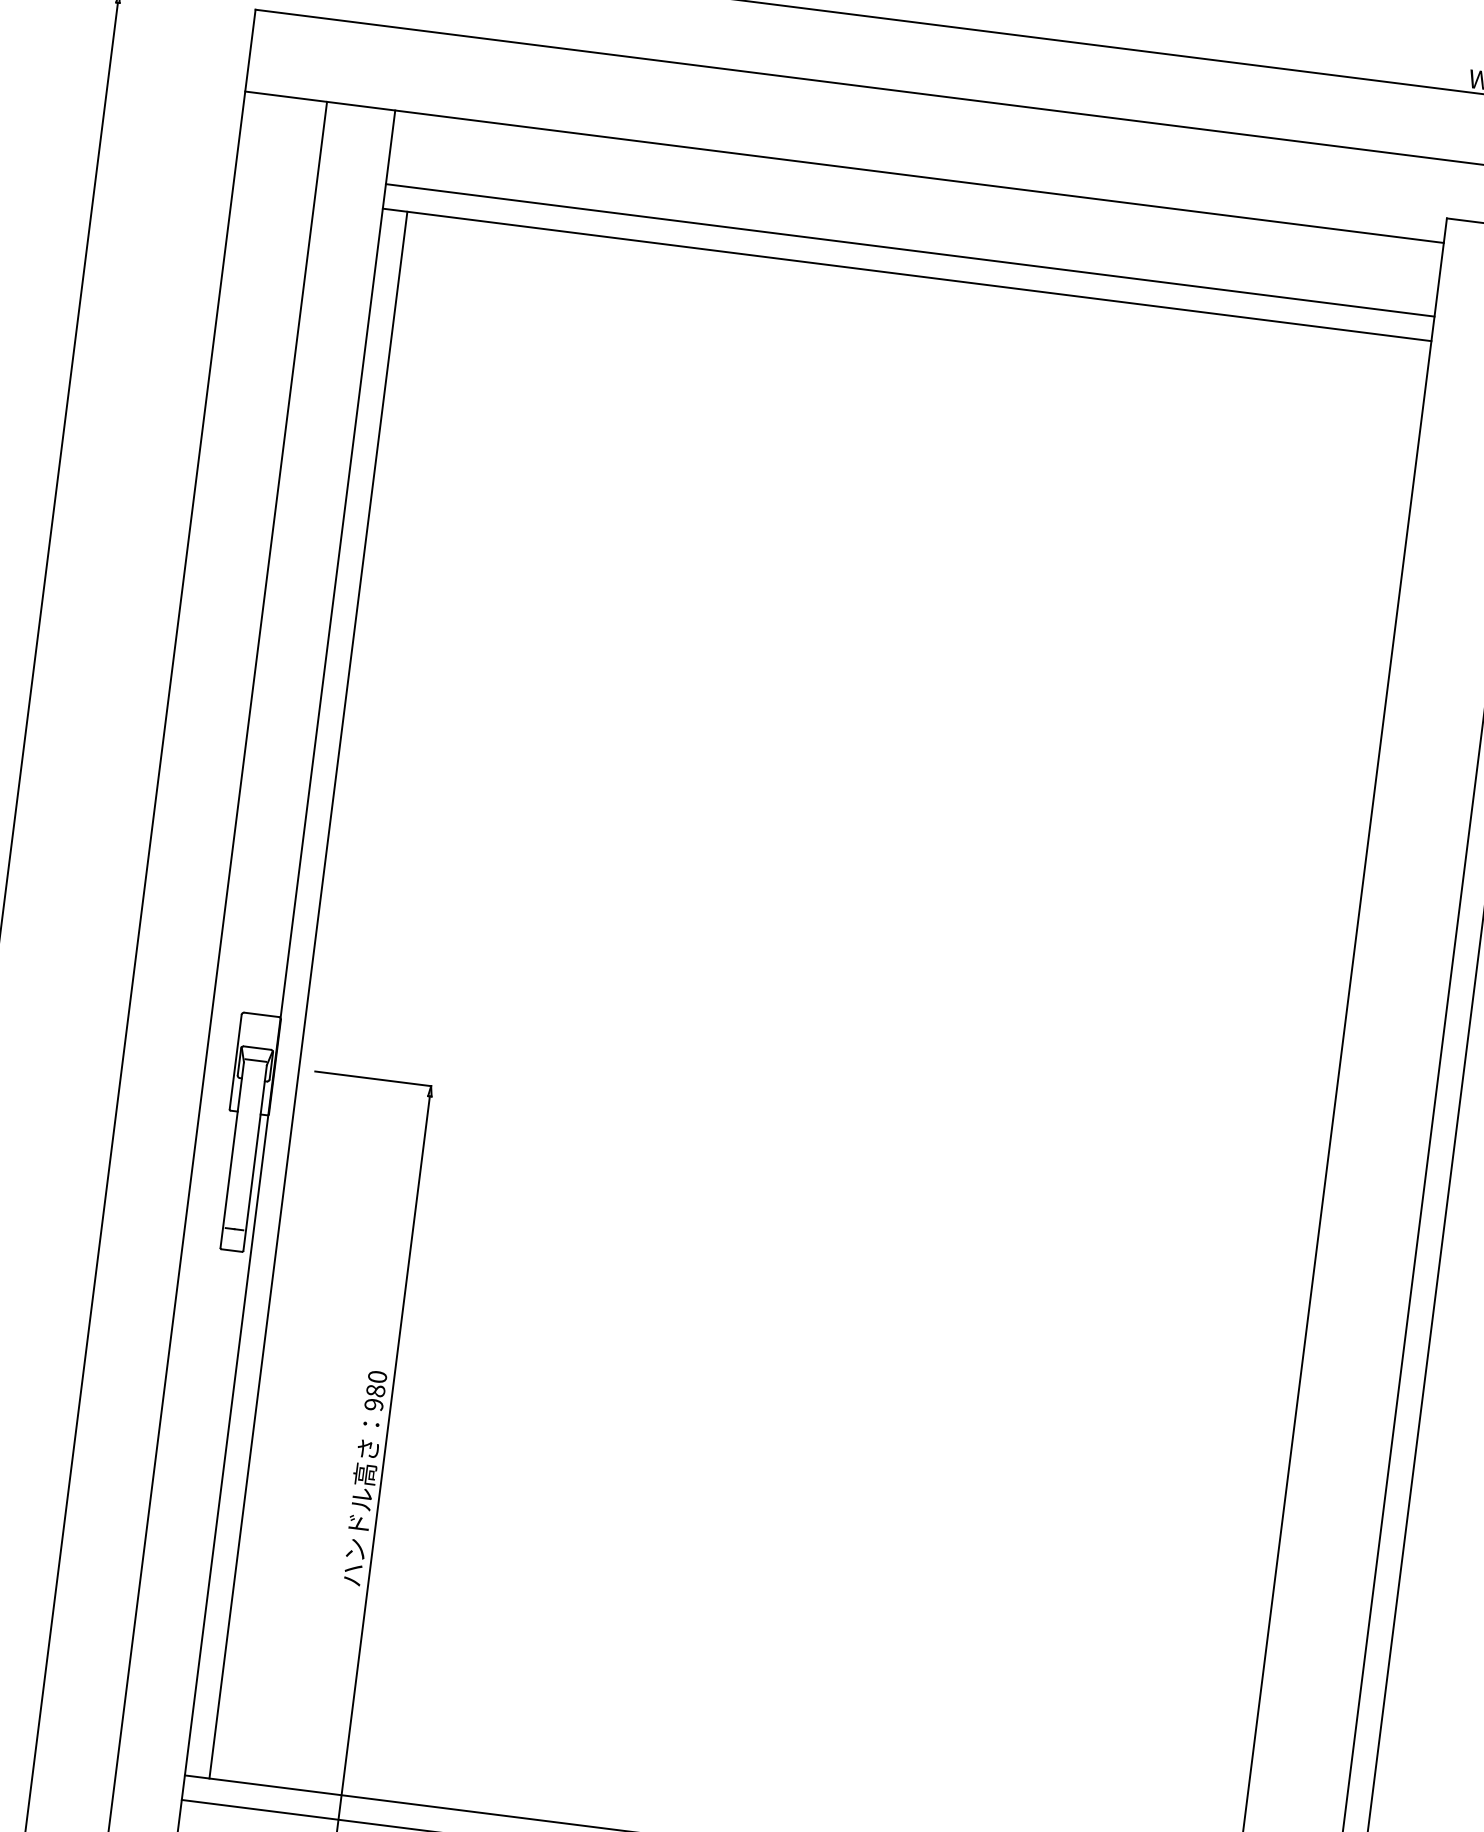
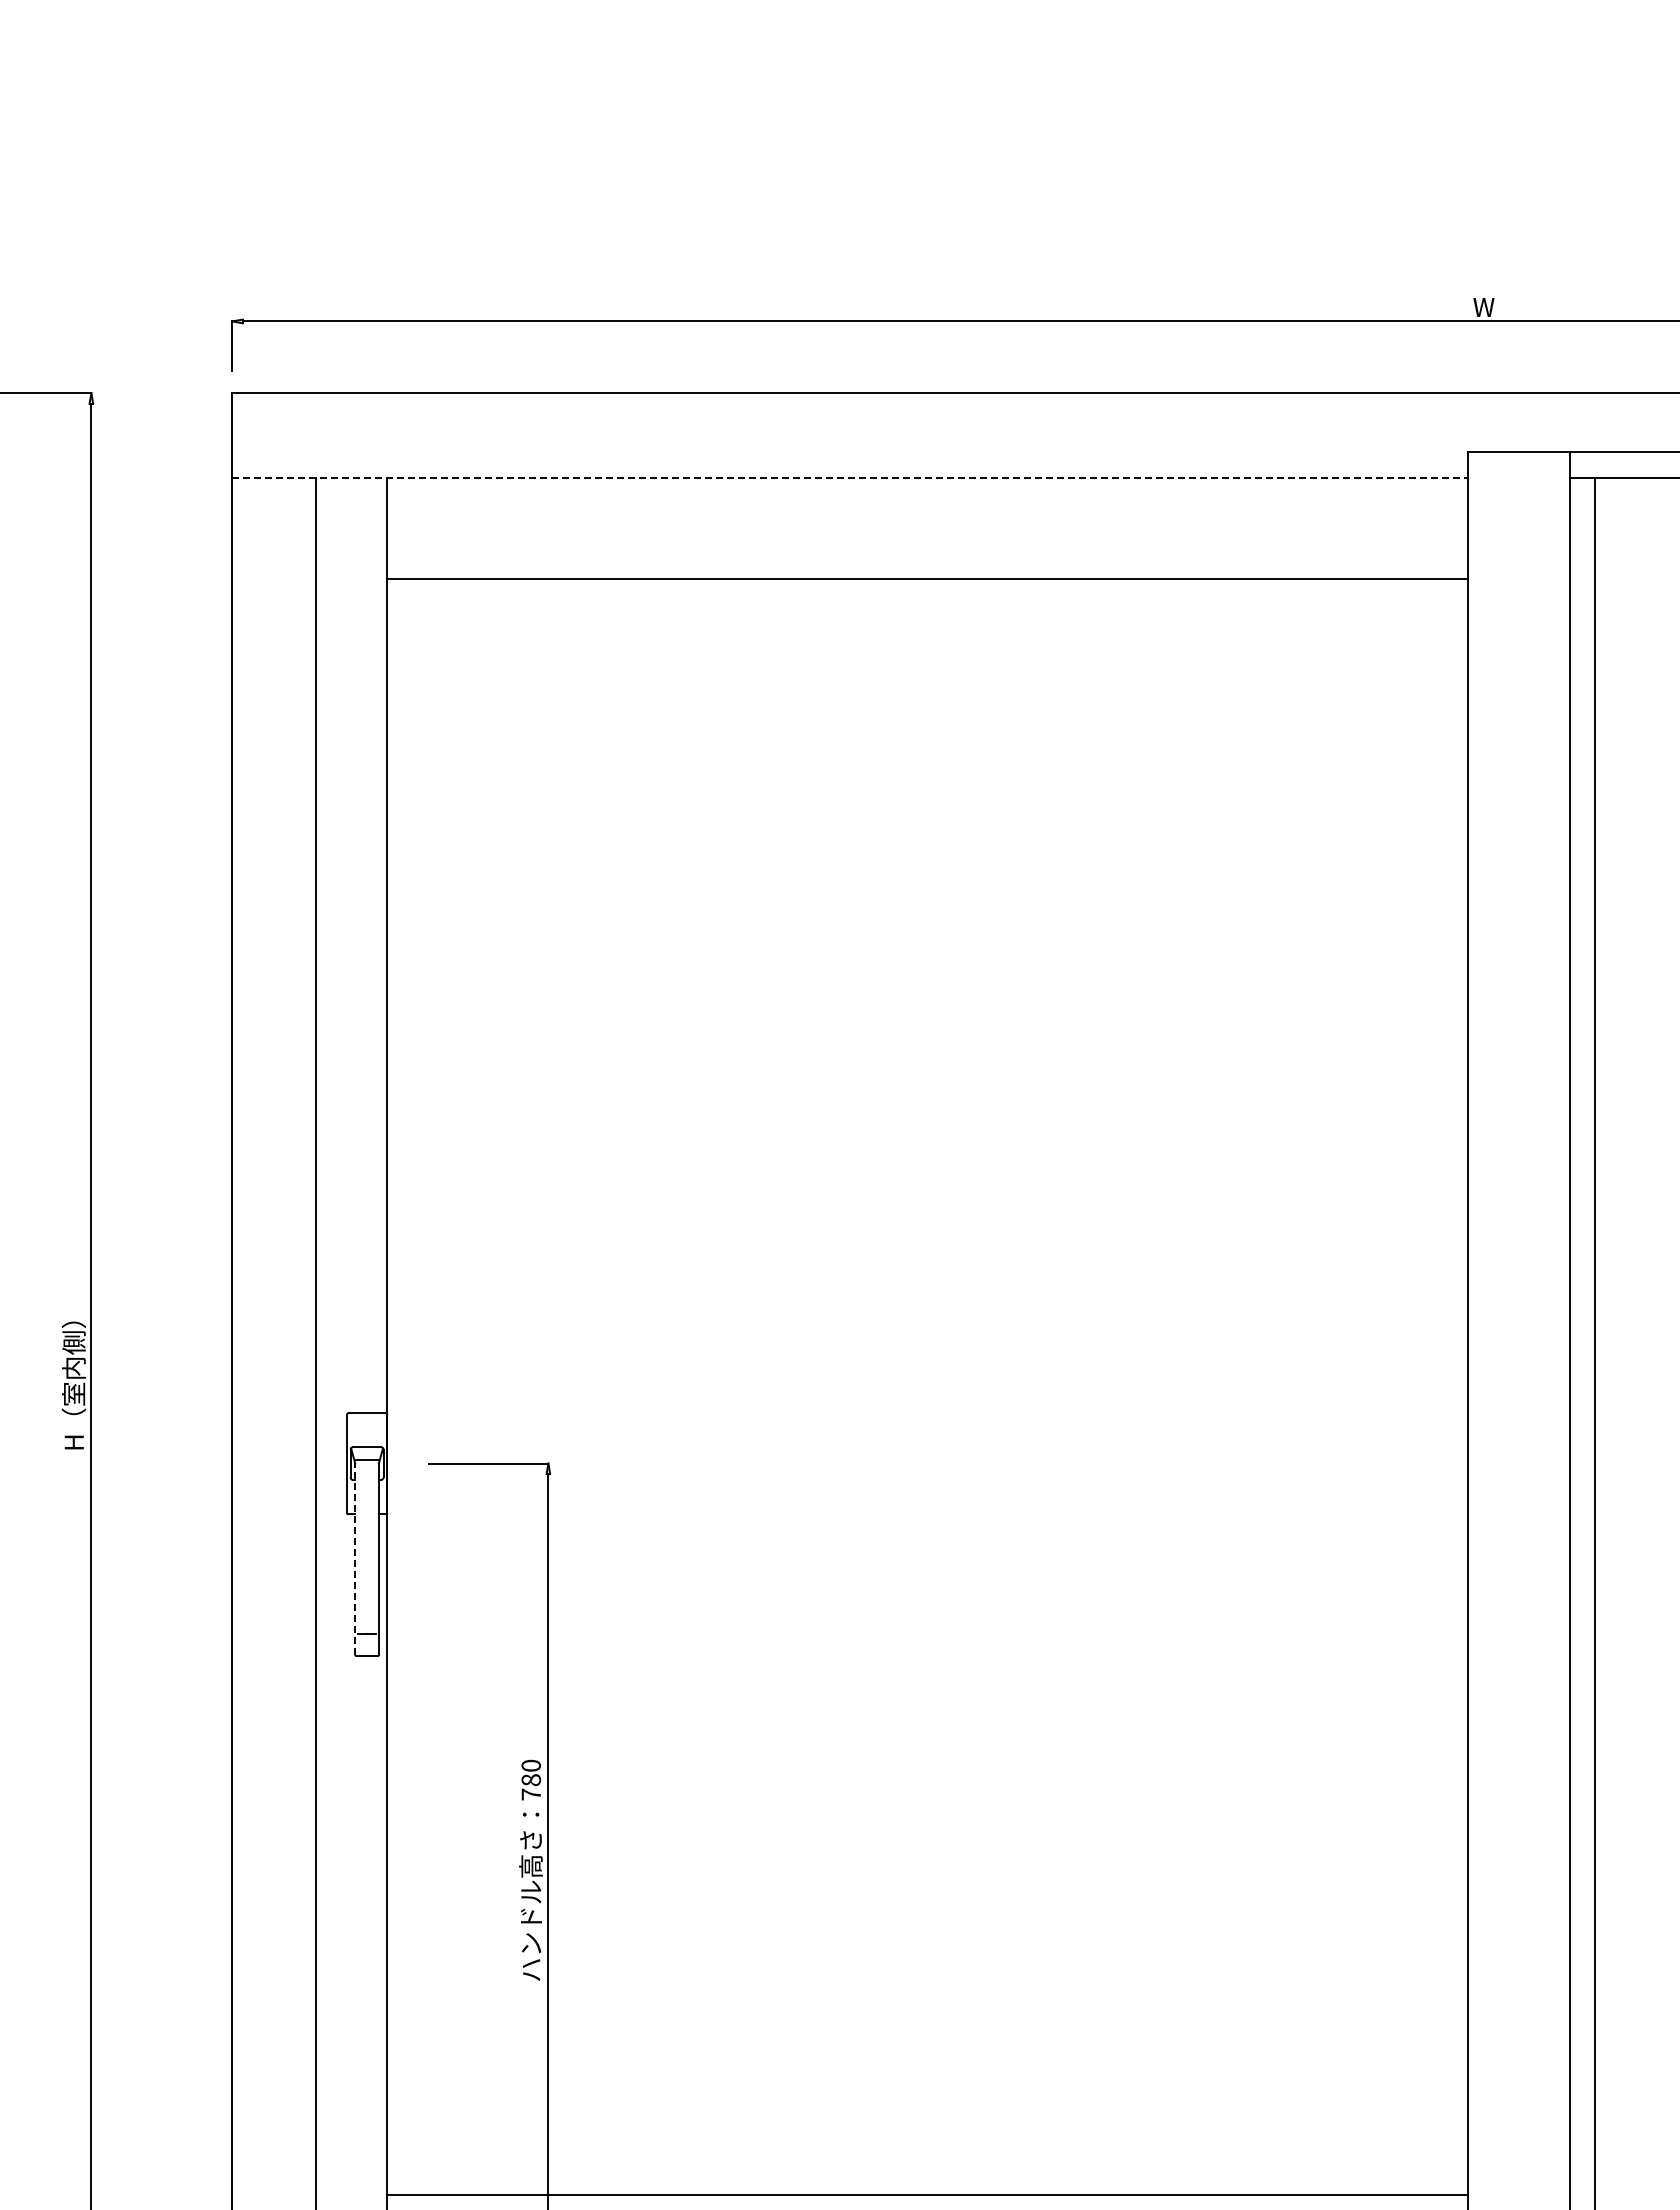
line: (844, 167) -> (850, 477), solid -> dashed
line: (910, 250) -> (927, 553), removed
line: (308, 994) -> (412, 1386), removed
line: (232, 1155) -> (355, 1559), solid -> dashed
text: (374, 1404) -> (531, 1794), 980 -> 780

